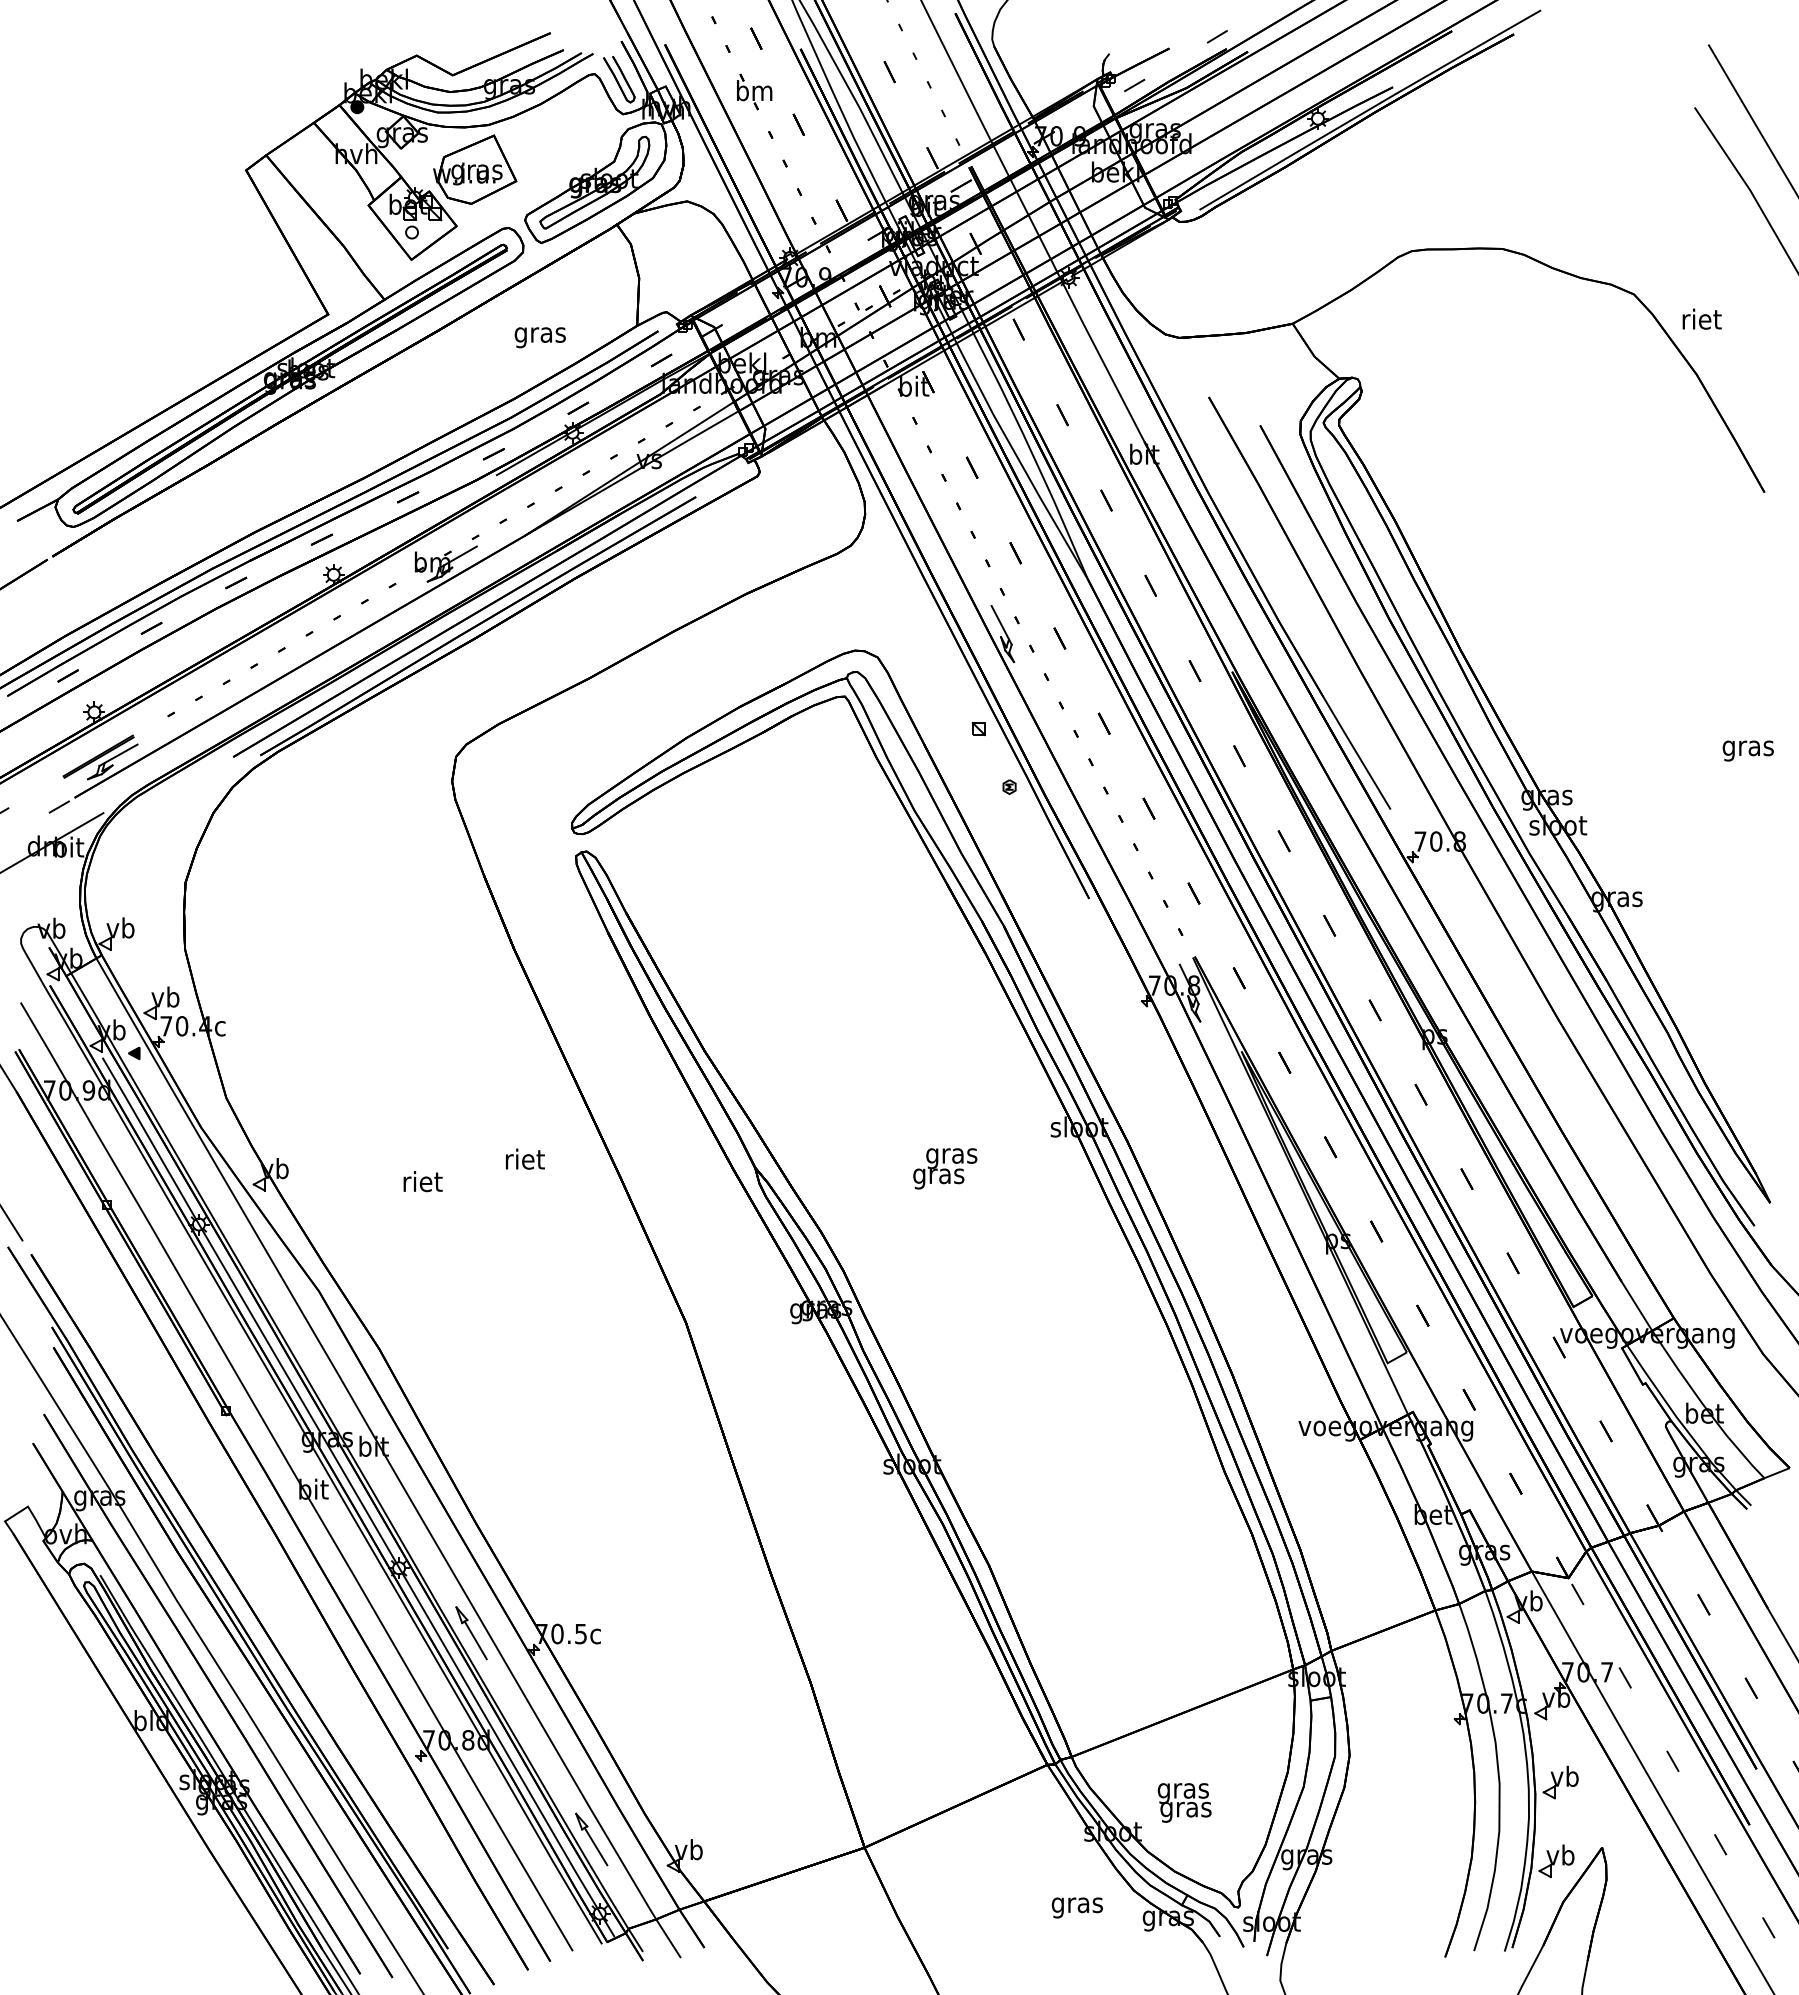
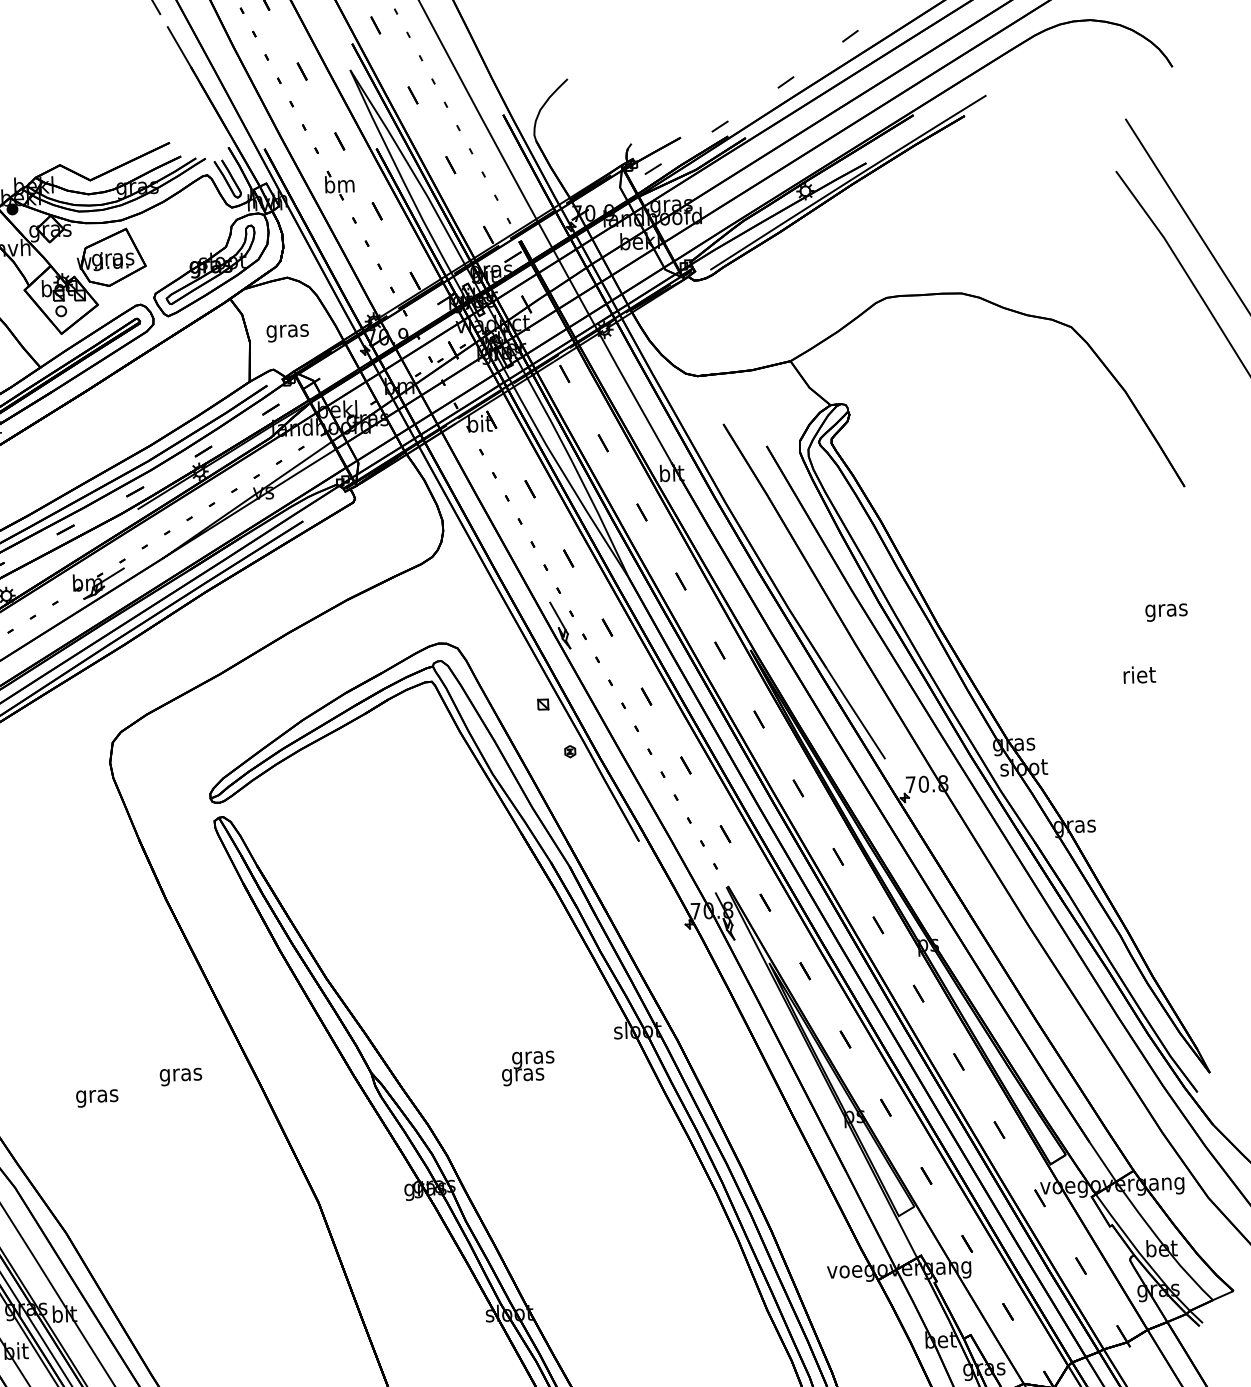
text: (1701, 318) -> (1139, 674), moved
text: (539, 337) -> (287, 333), moved
text: (1747, 750) -> (1165, 612), moved
text: (524, 1161) -> (180, 1074), riet -> gras
text: (421, 1184) -> (96, 1096), riet -> gras

